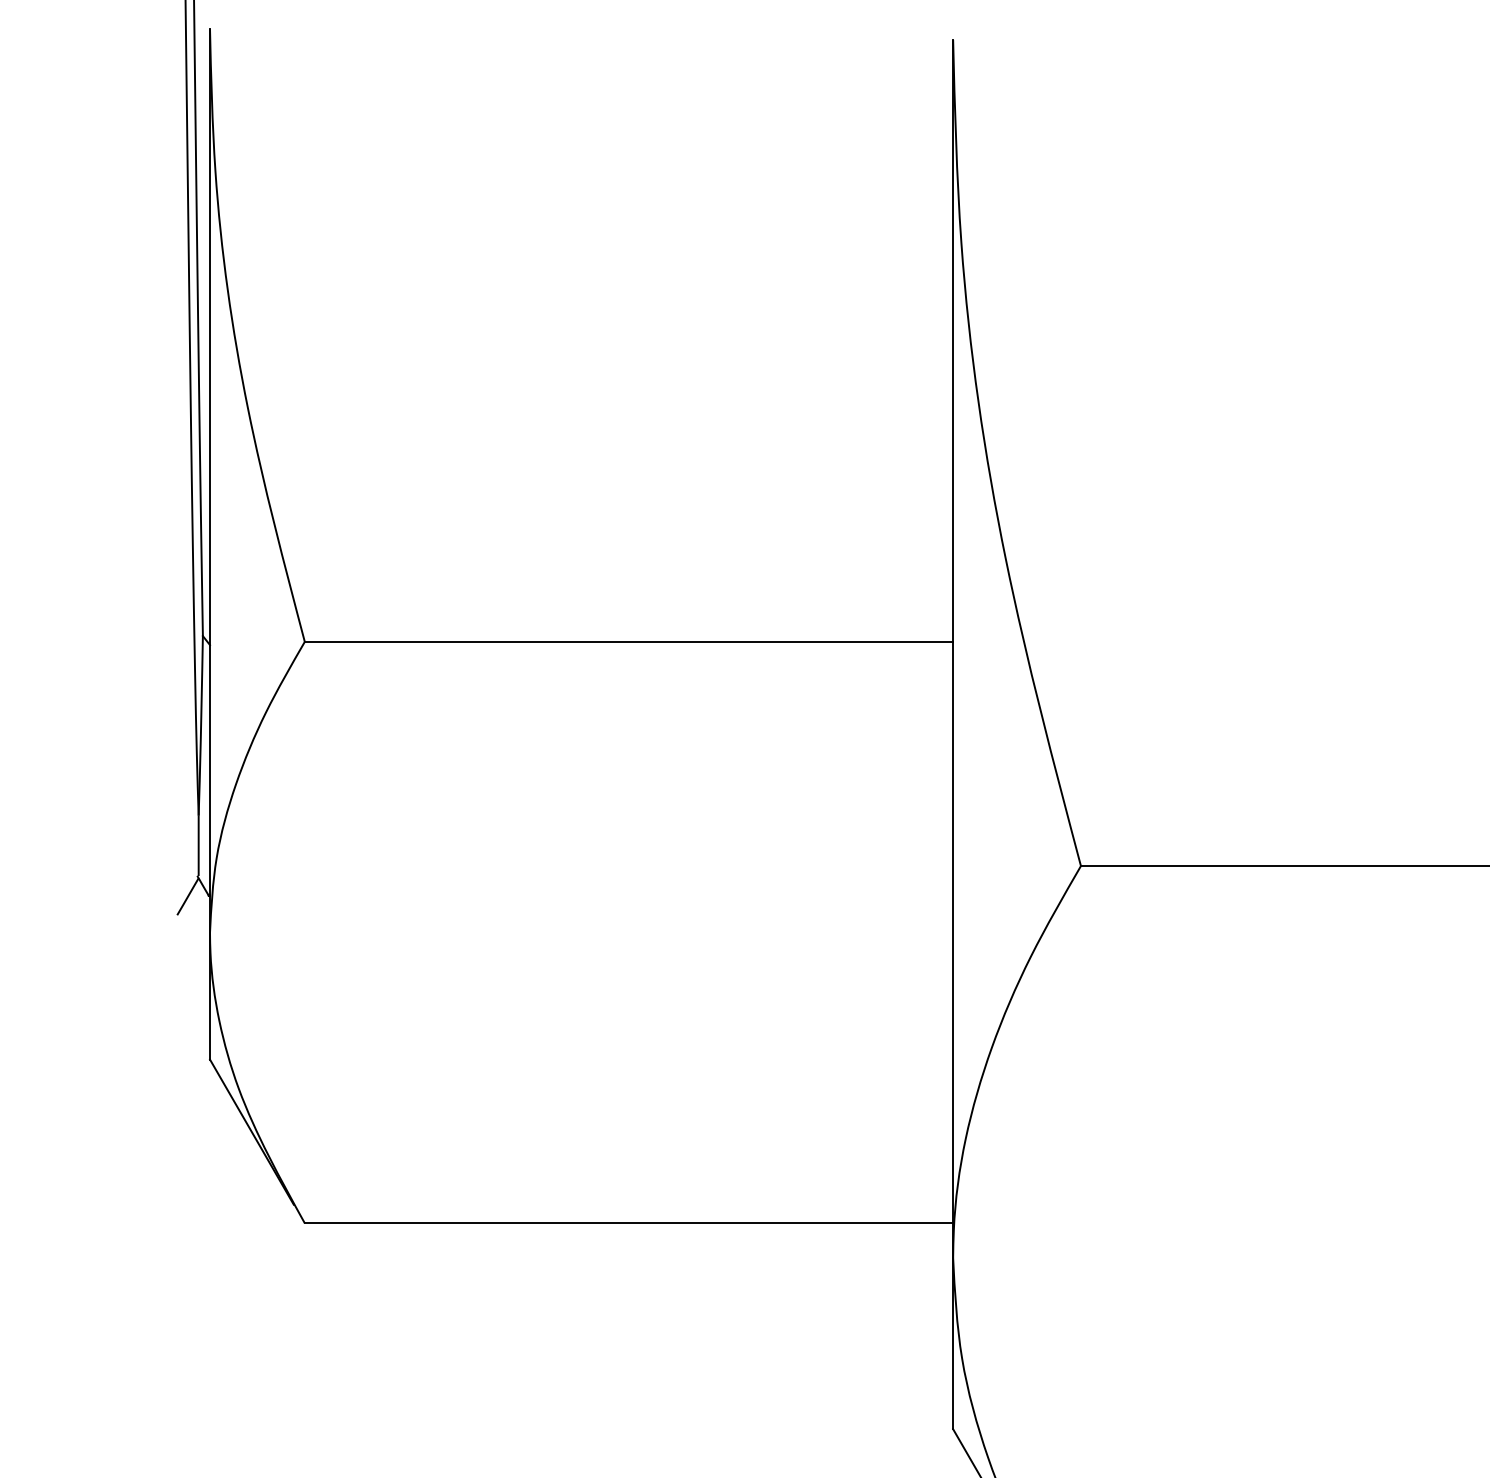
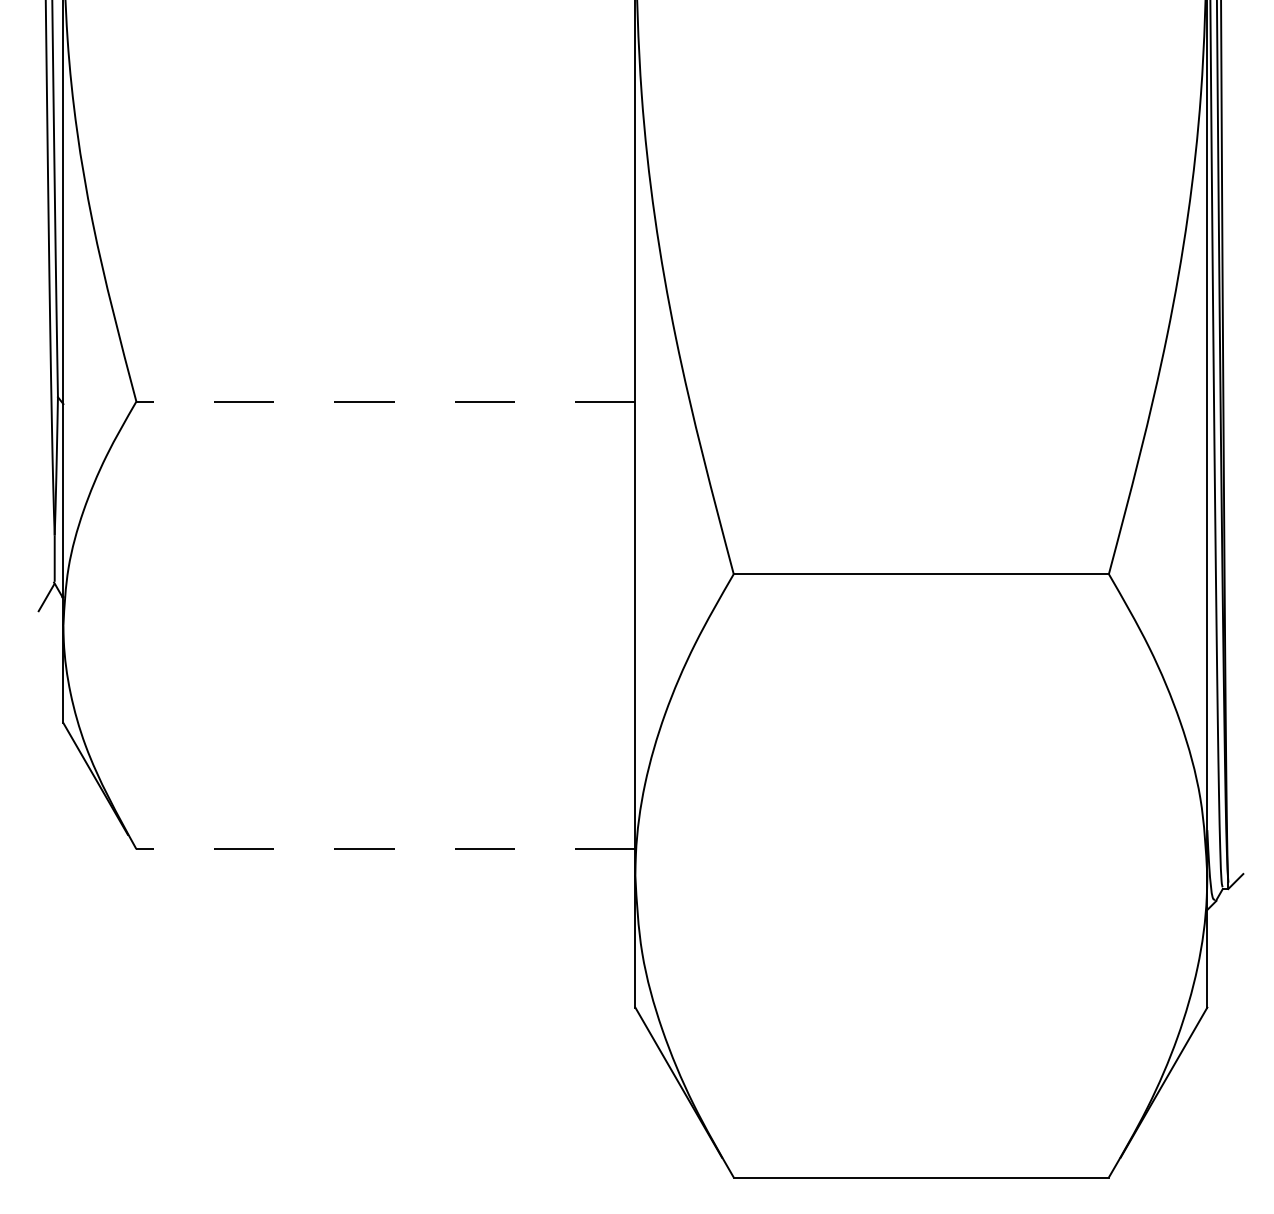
line: (628, 641) -> (385, 401), solid -> dashed
line: (628, 1223) -> (385, 849), solid -> dashed

